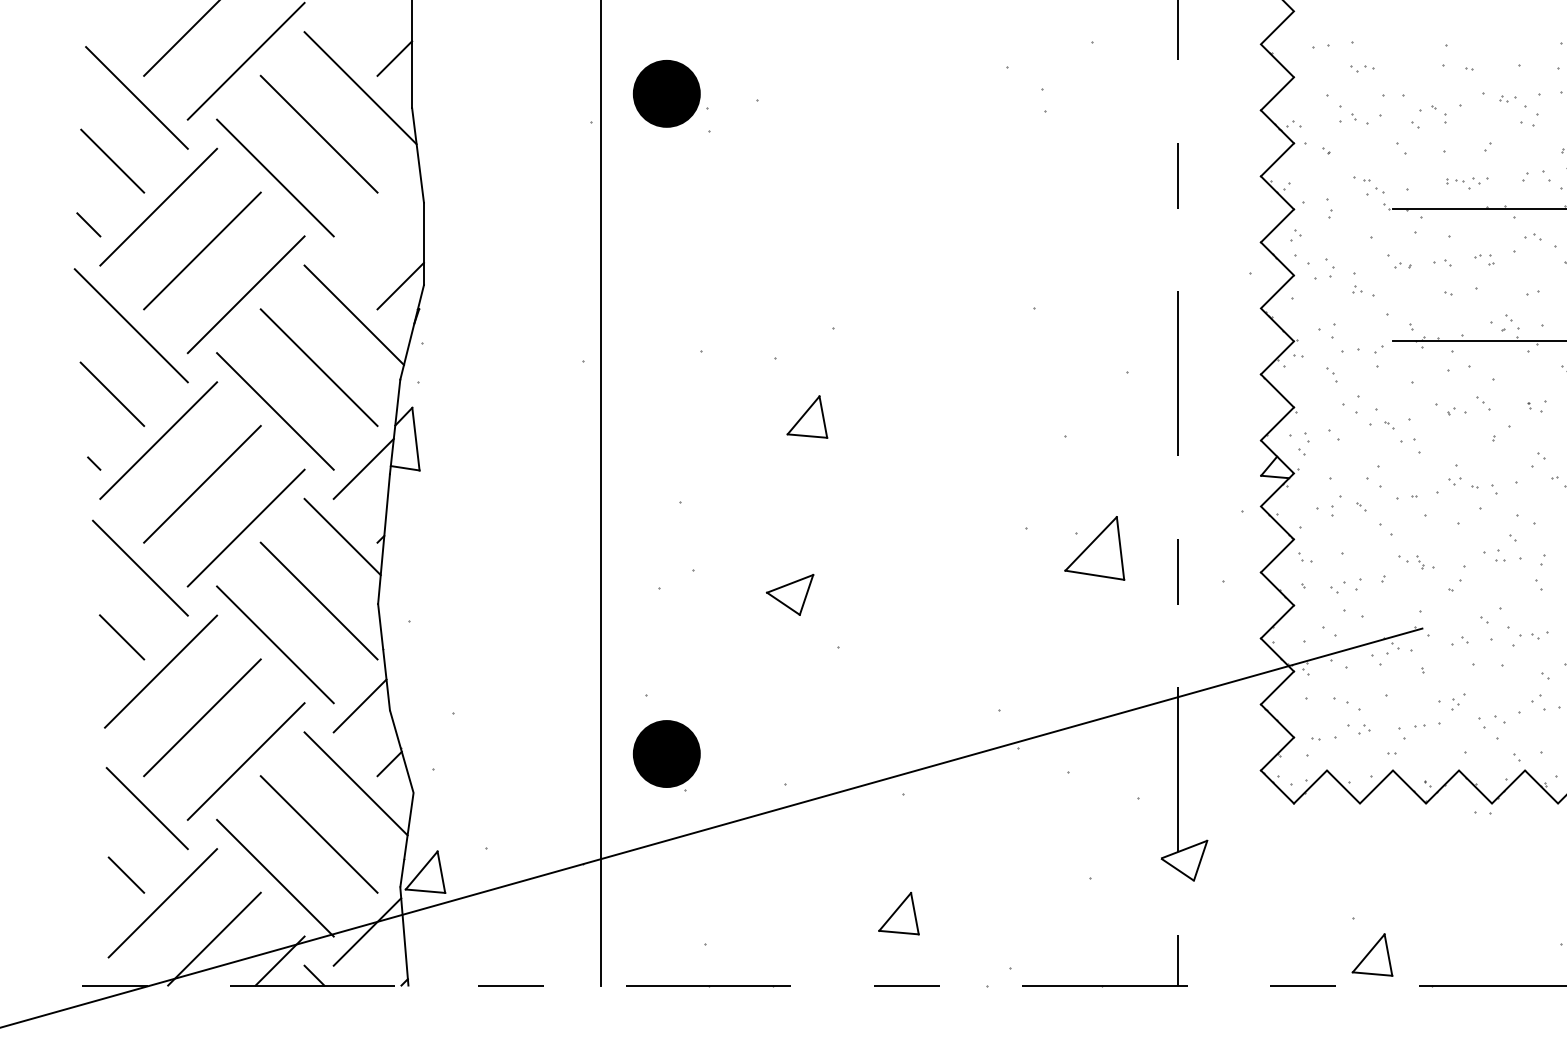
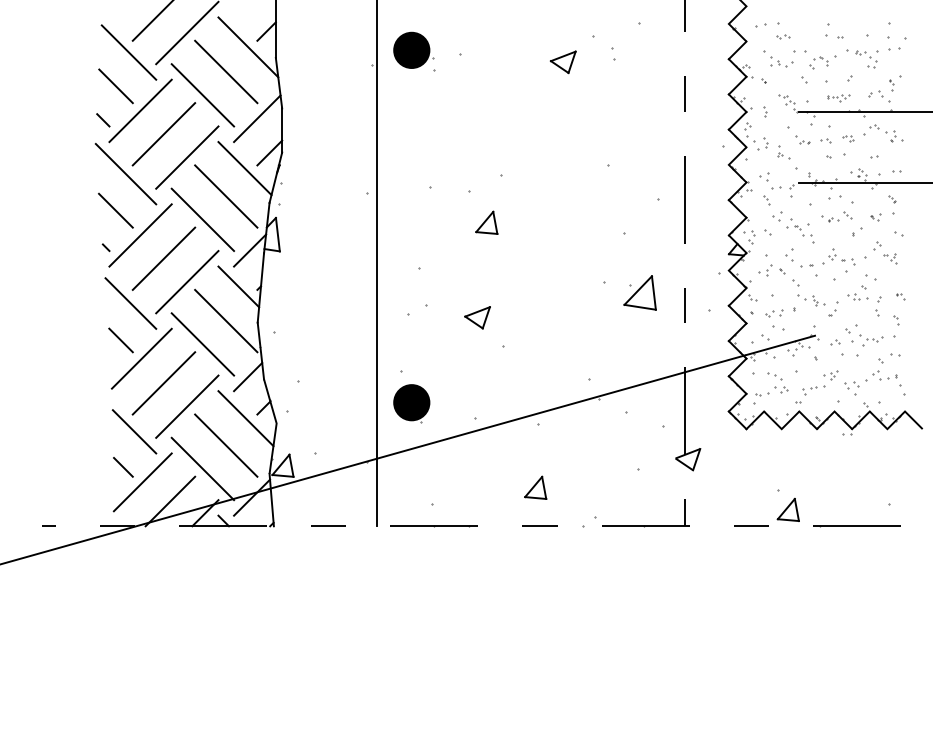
part: (949, 116) -> (562, 62), added
line: (377, 221) -> (257, 118), added
part: (1415, 562) -> (811, 300), size x1.43

